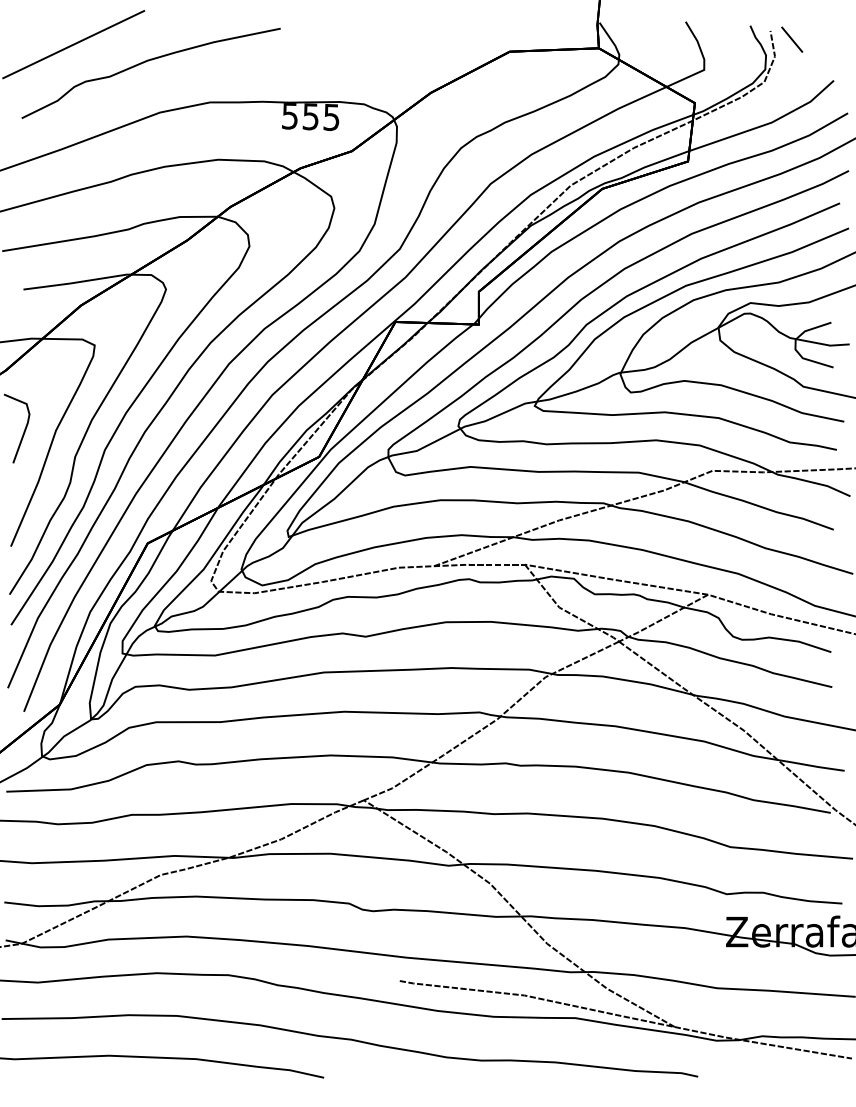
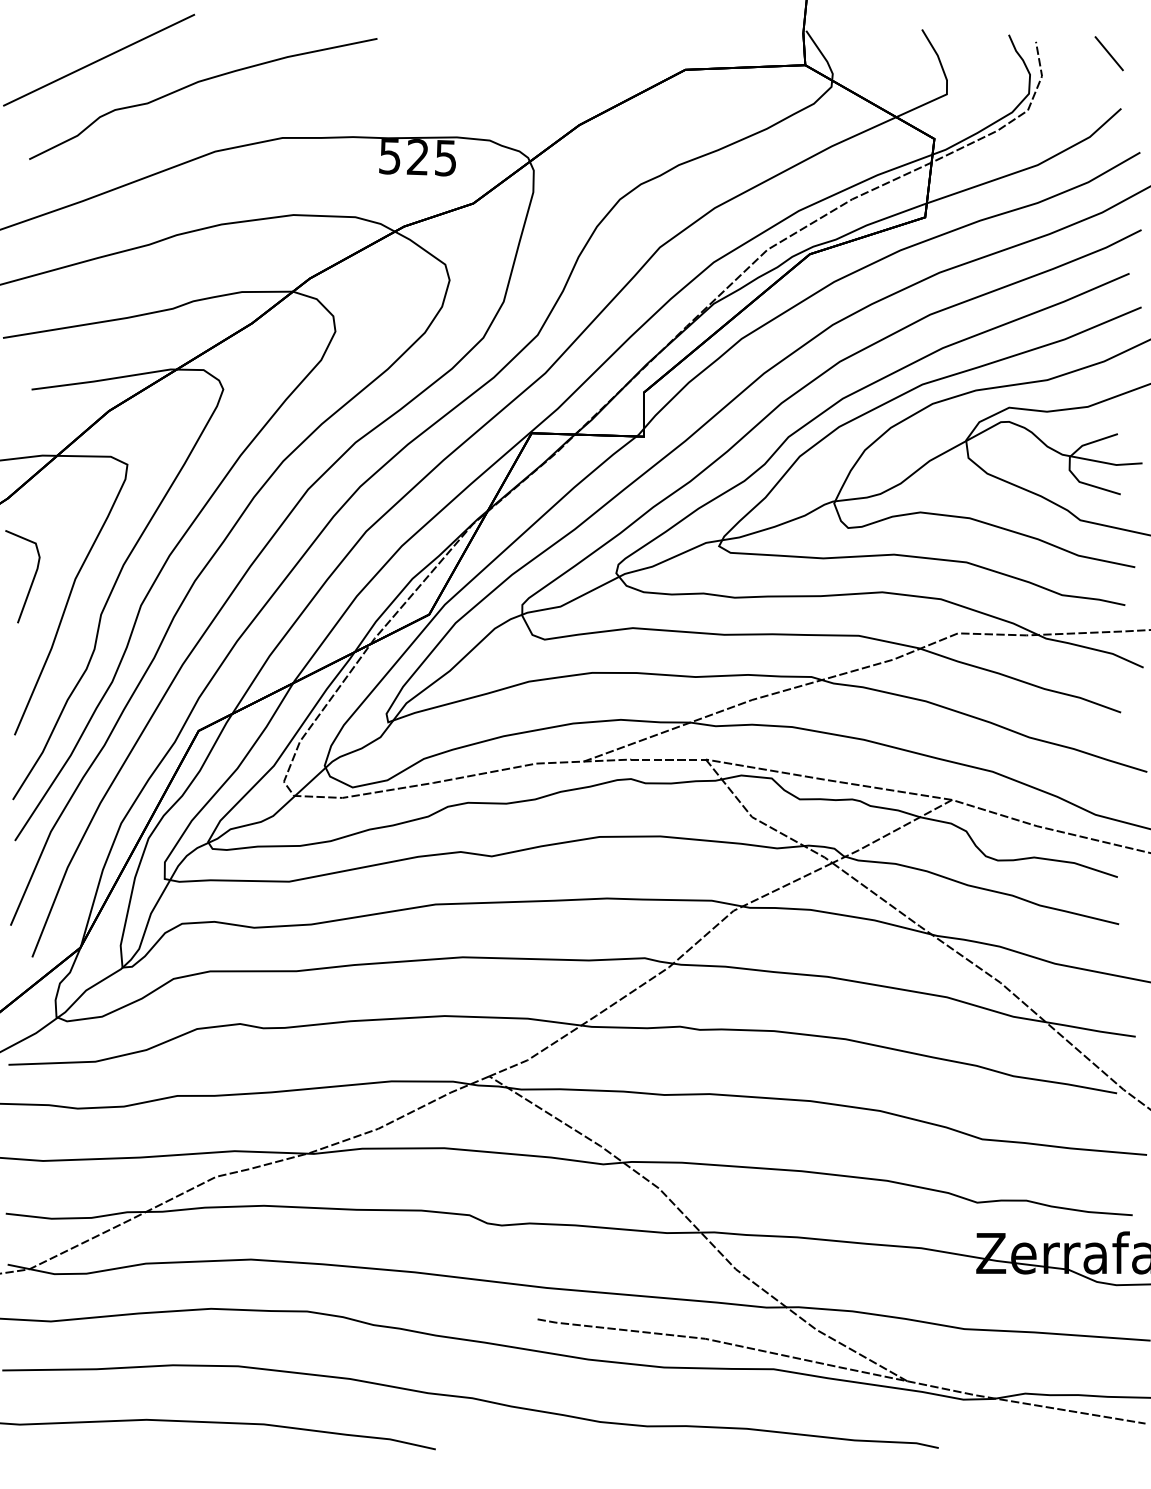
line: (791, 39) -> (1108, 53), moved
text: (310, 116) -> (417, 157), 555 -> 525

